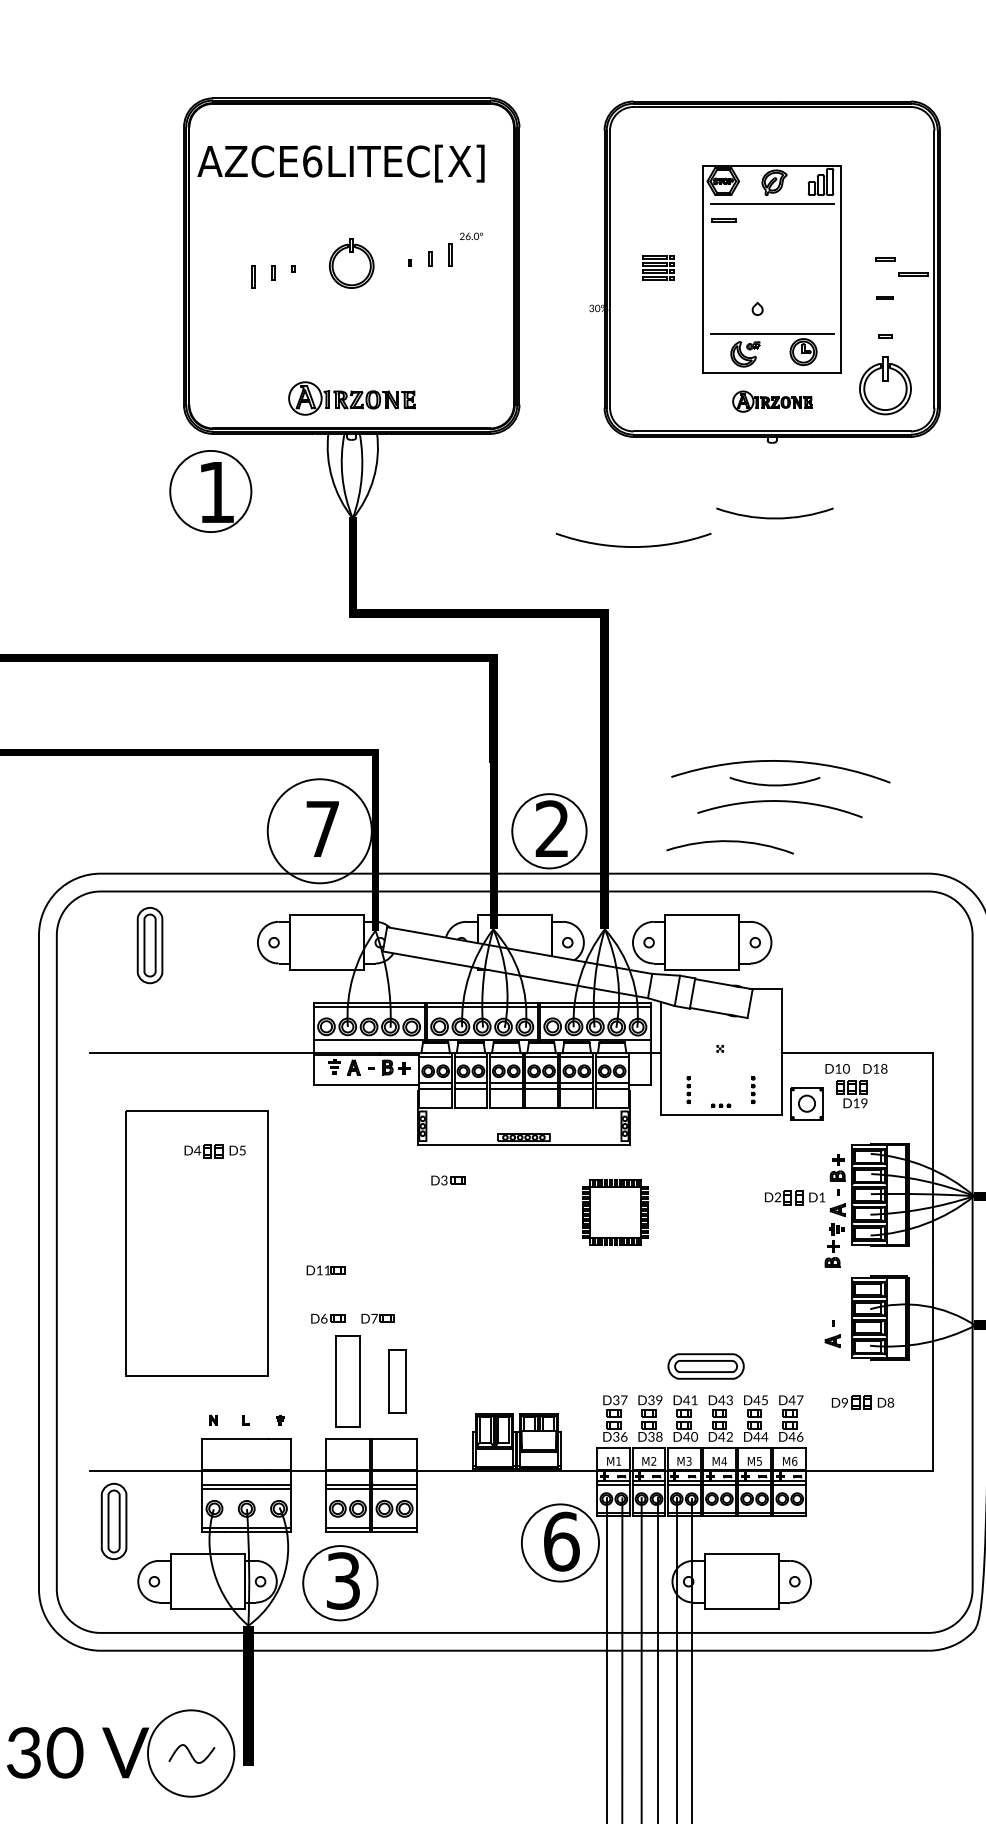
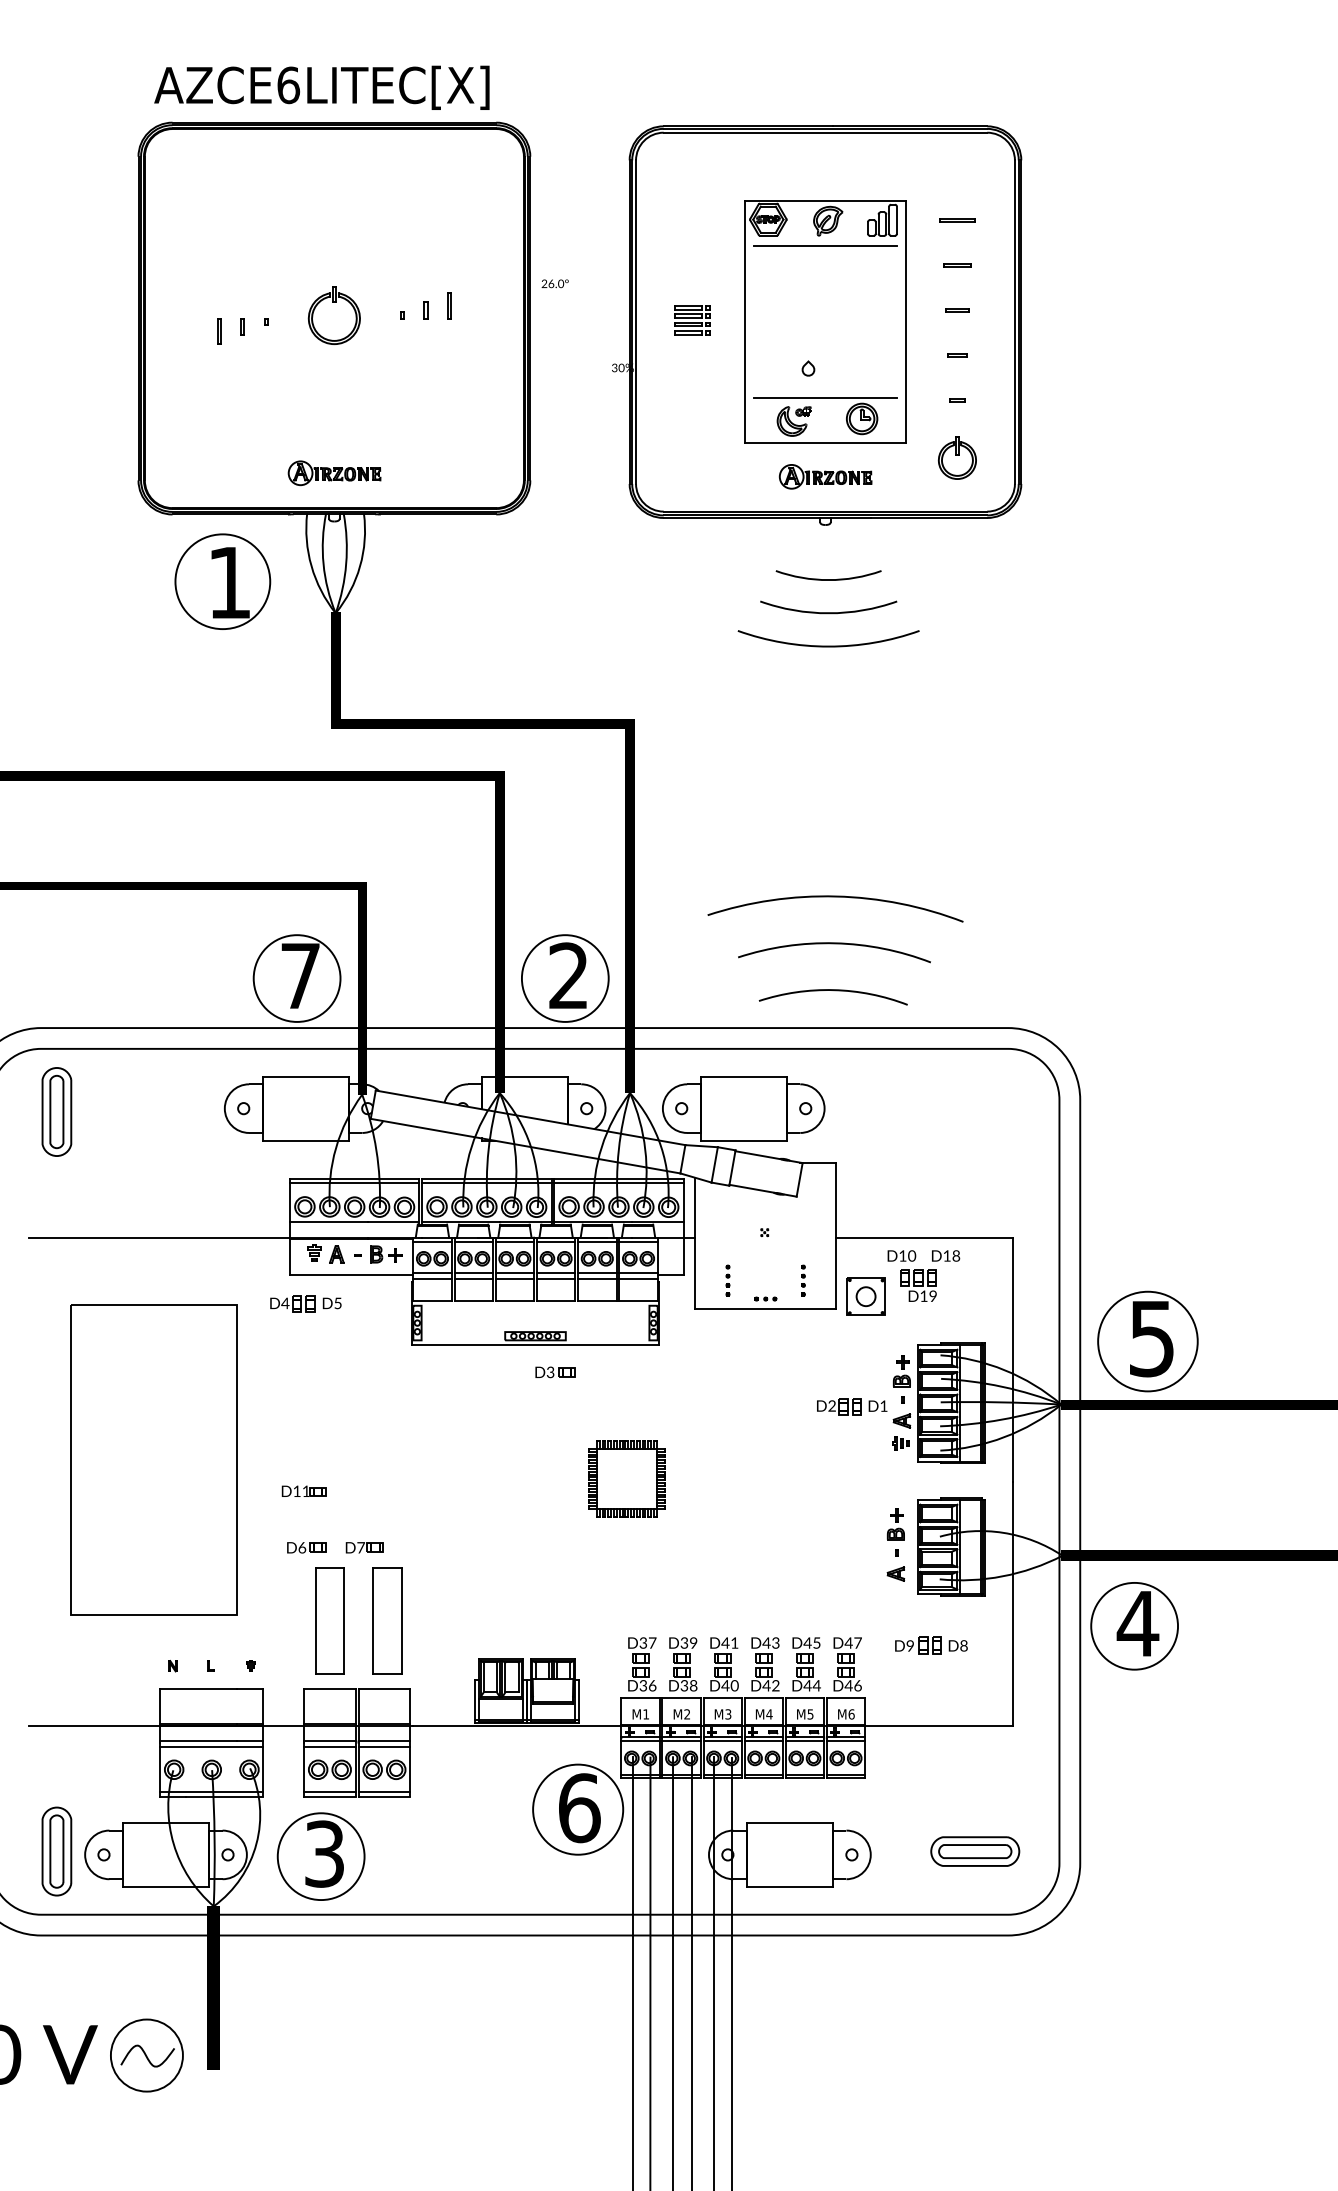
text: (340, 163) -> (321, 87), moved
line: (724, 219) -> (957, 264), moved
text: (470, 236) -> (554, 283), moved
line: (913, 273) -> (957, 219), moved
part: (884, 385) -> (956, 457), size x0.62
part: (351, 398) -> (334, 473), size x0.62
part: (210, 491) -> (222, 581), moved
arc: (633, 546) -> (828, 645), moved
arc: (774, 785) -> (828, 579), moved
circle: (319, 831) -> (296, 978), size x0.71
arc: (731, 842) -> (834, 991), moved
part: (149, 945) -> (56, 1111), moved
part: (214, 1150) -> (305, 1303), moved
part: (448, 1180) -> (555, 1372), moved
part: (615, 1212) -> (626, 1478), moved
part: (832, 1254) -> (895, 1524), moved
part: (706, 1366) -> (975, 1851), moved
part: (397, 1380) -> (387, 1620), size x1.43
part: (113, 1521) -> (56, 1851), moved
circle: (190, 1753) -> (146, 2055), size x0.71

